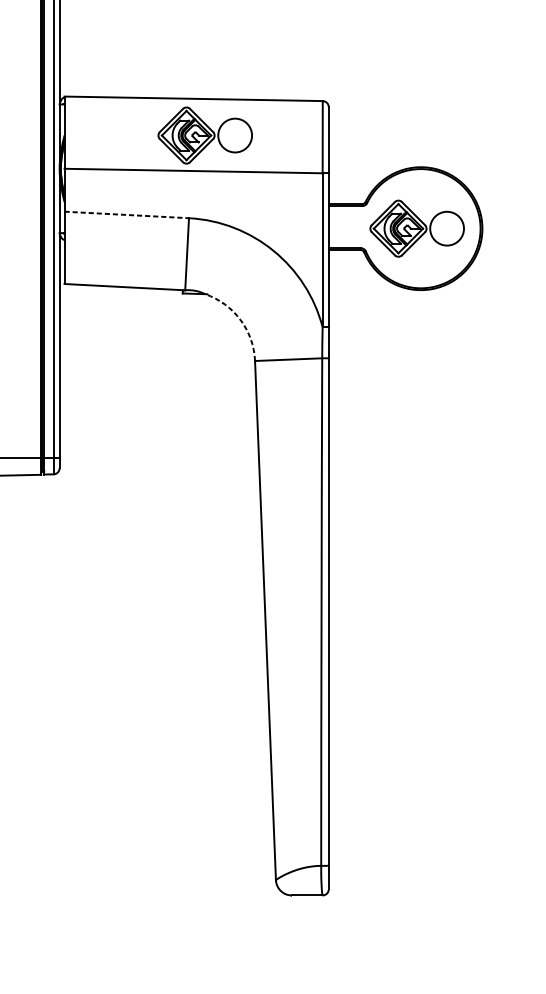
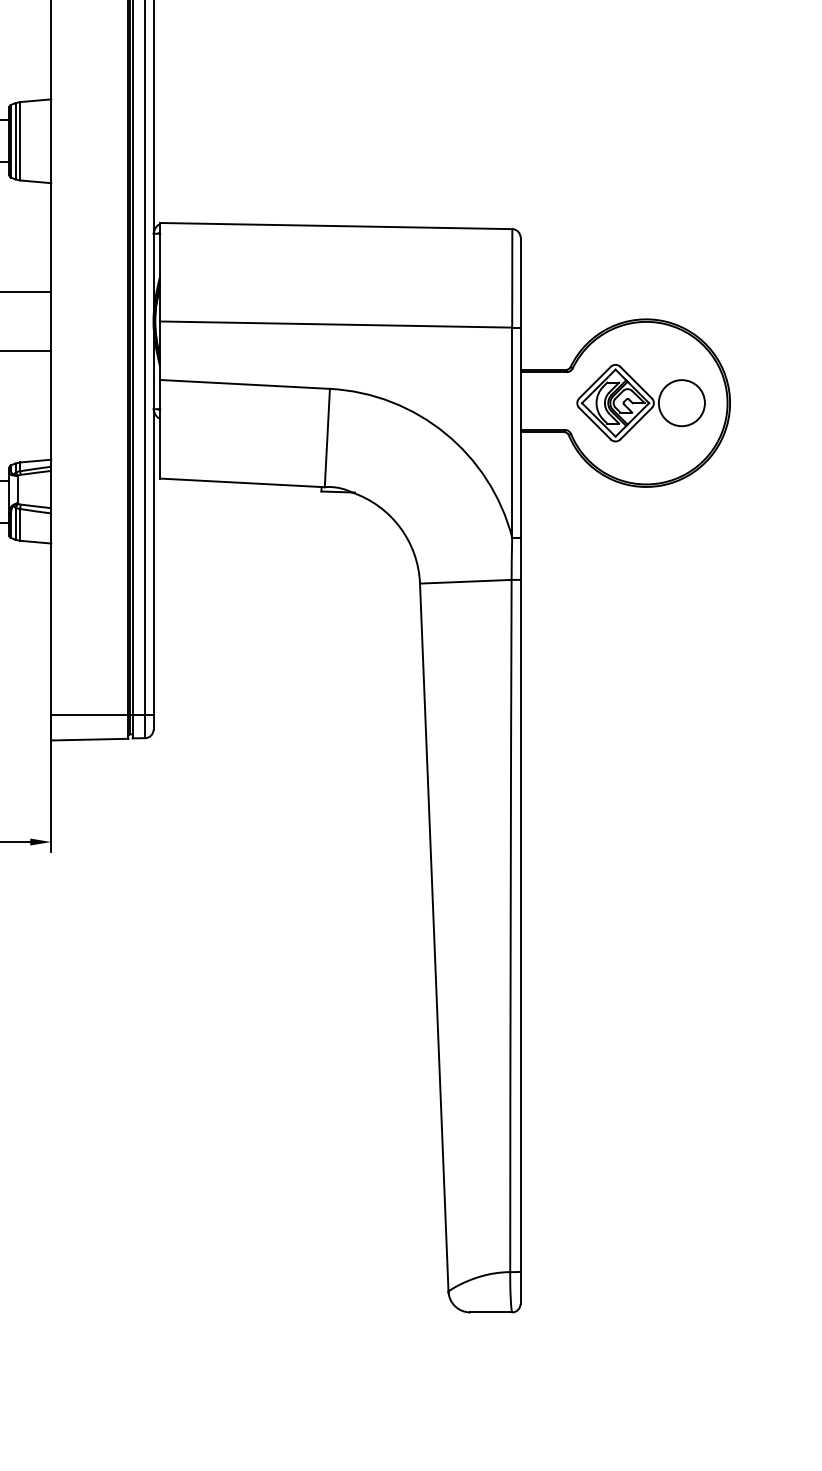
part: (204, 135) -> (351, 276), removed
line: (127, 215) -> (245, 384), dashed -> solid
arc: (240, 319) -> (400, 527), dashed -> solid

